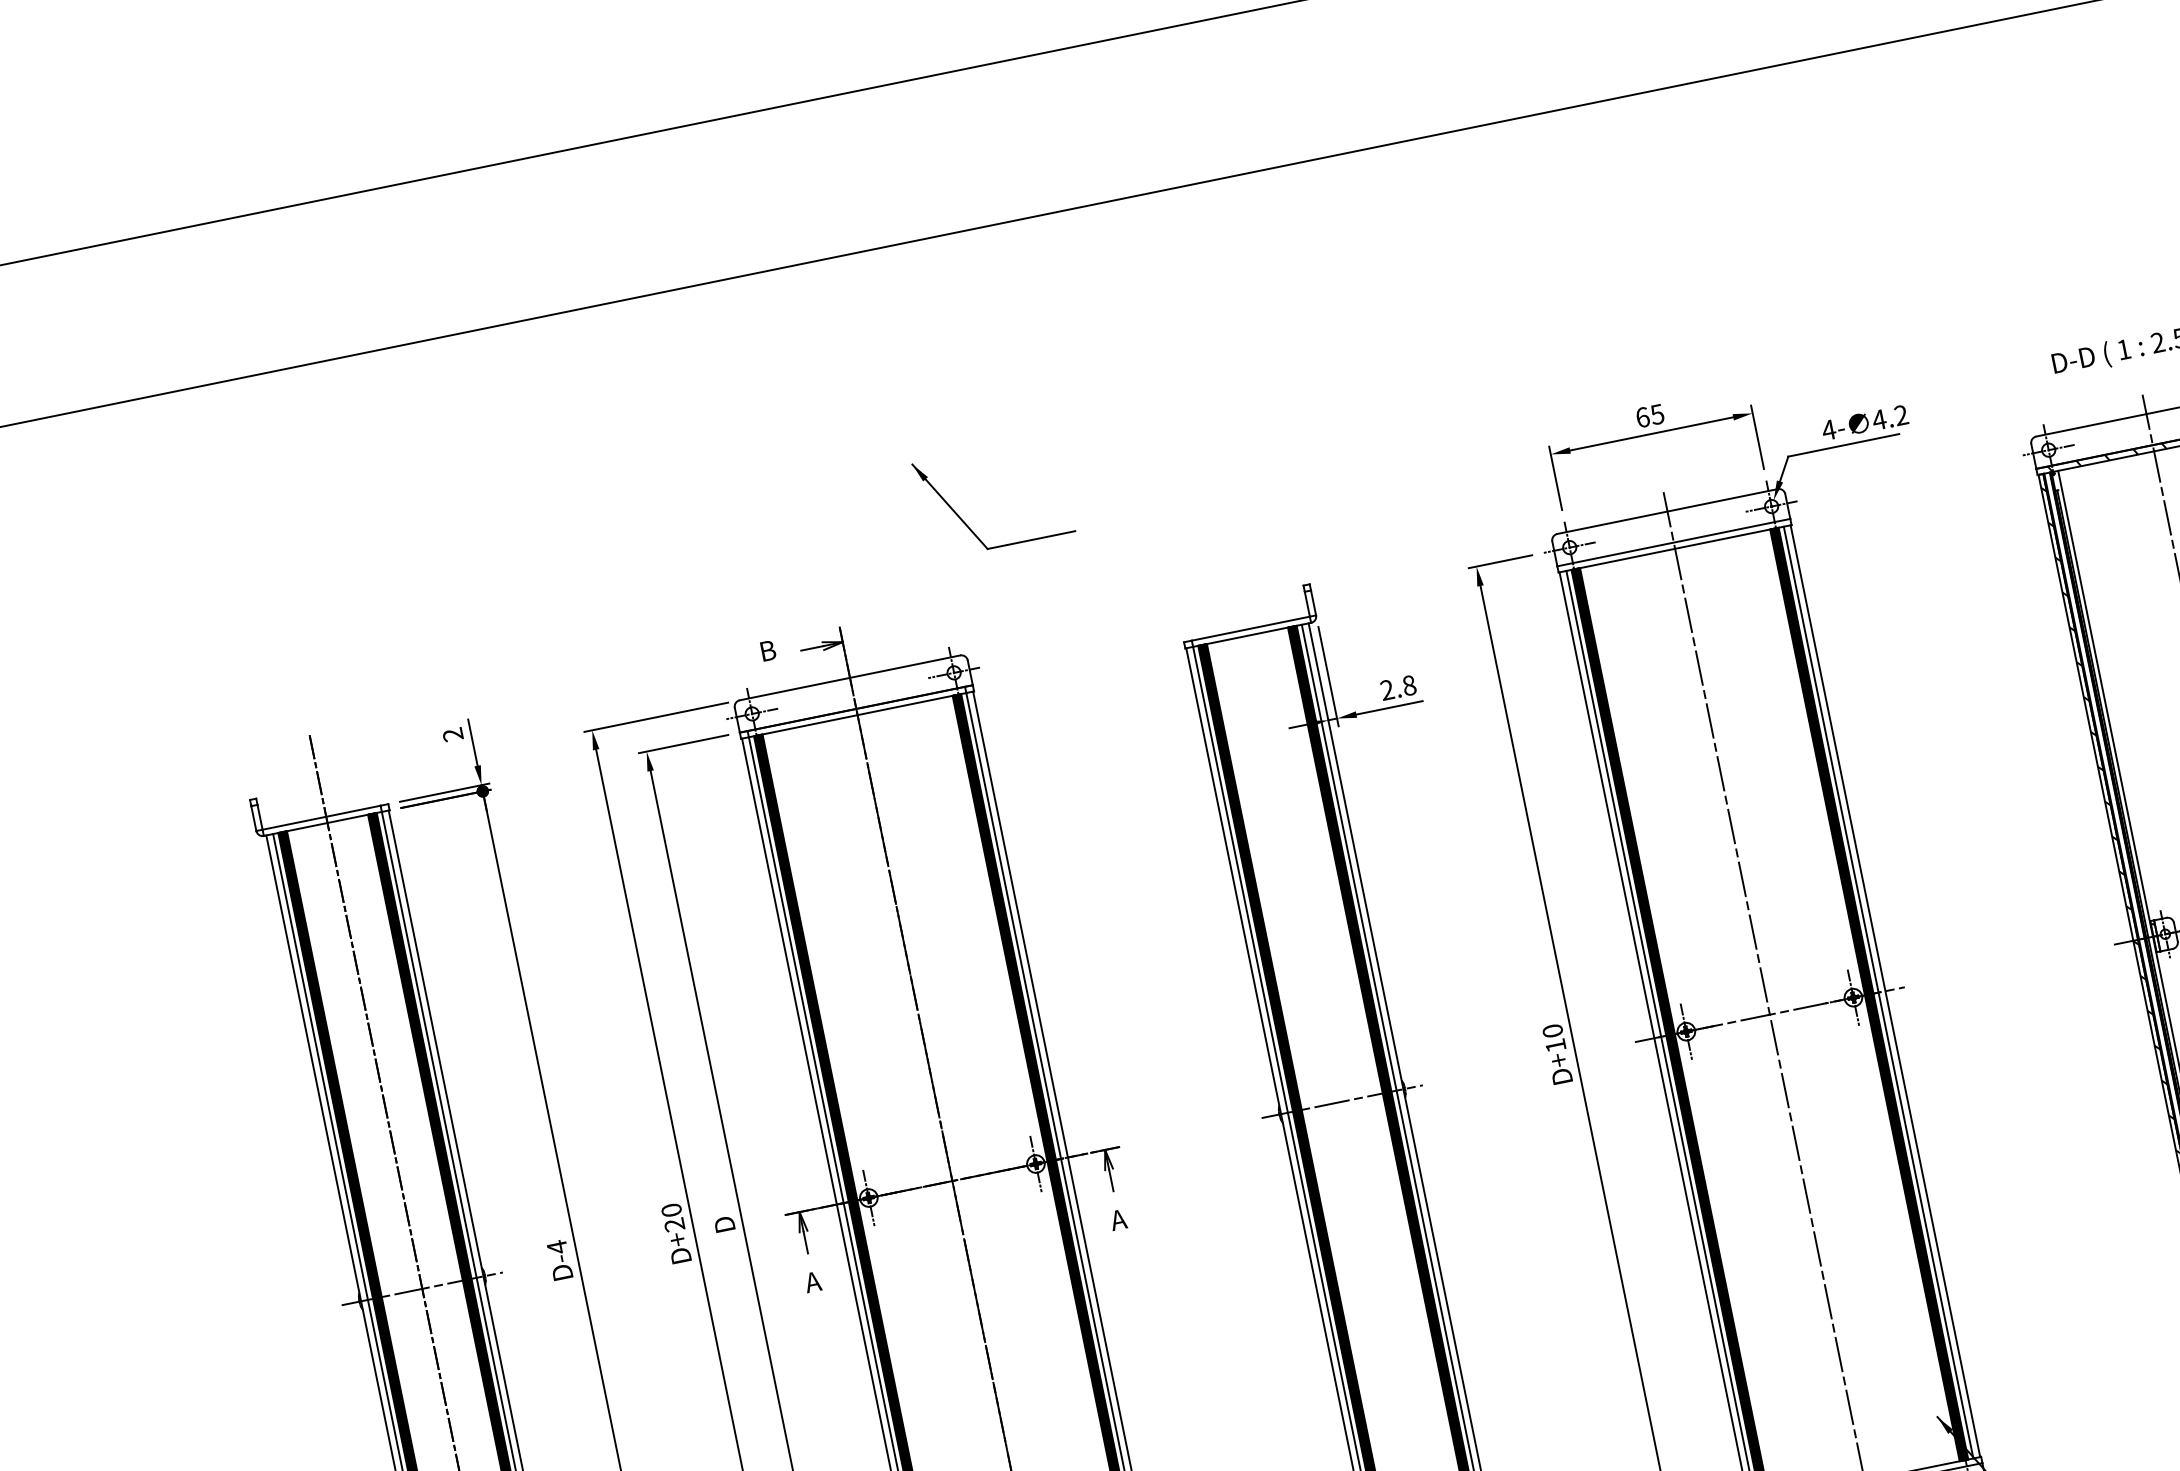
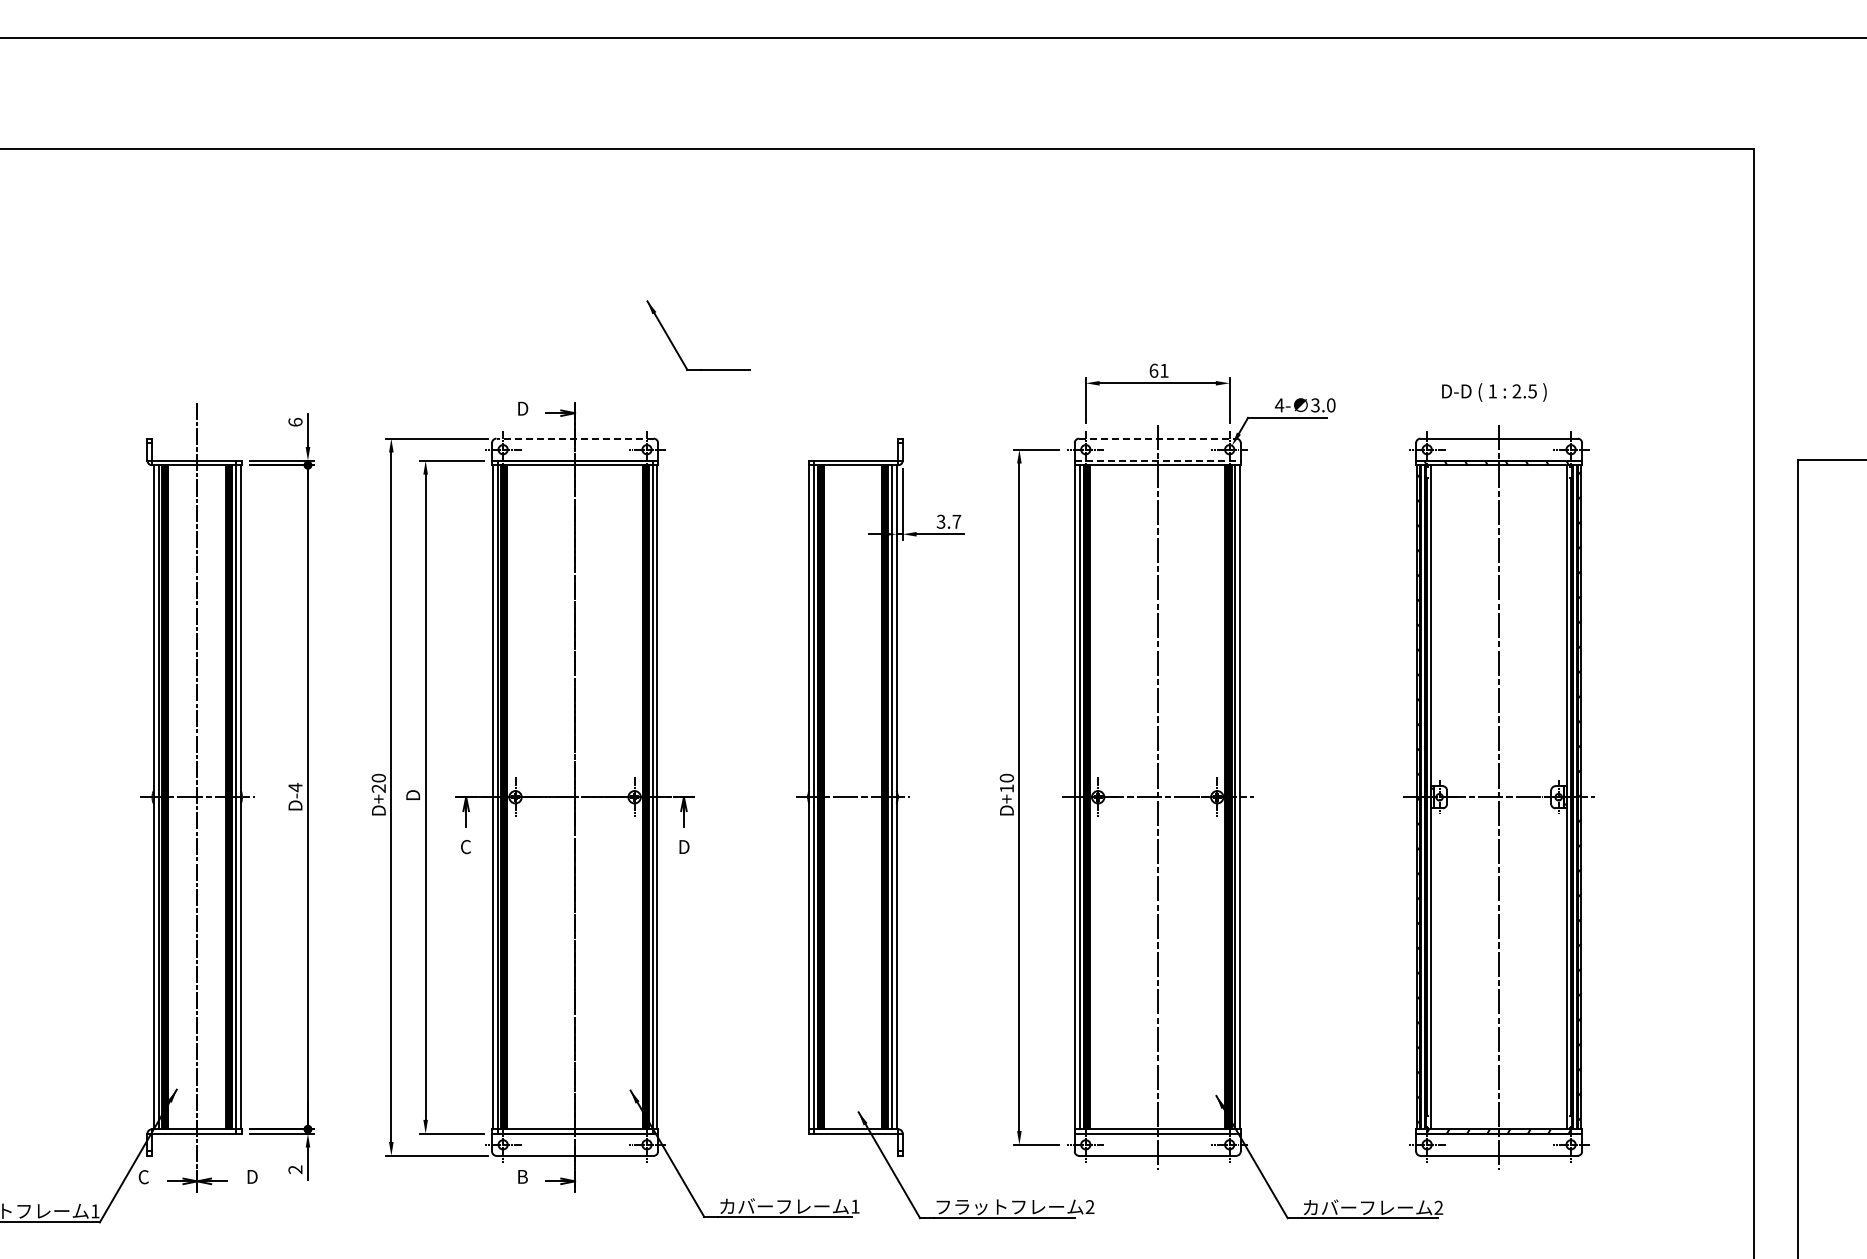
text: (1657, 414) -> (1164, 370), 65 -> 61
text: (1889, 418) -> (1322, 405), 4.2 -> 3.0
line: (1667, 511) -> (1157, 438), solid -> dashed
line: (1674, 542) -> (1158, 460), solid -> dashed
text: (770, 650) -> (524, 408), B -> D
line: (850, 677) -> (575, 438), solid -> dashed
text: (1397, 687) -> (948, 521), 2.8 -> 3.7
text: (453, 735) -> (295, 422), 2 -> 6
text: (1118, 1219) -> (683, 846), A -> D
text: (812, 1282) -> (465, 847), A -> C

